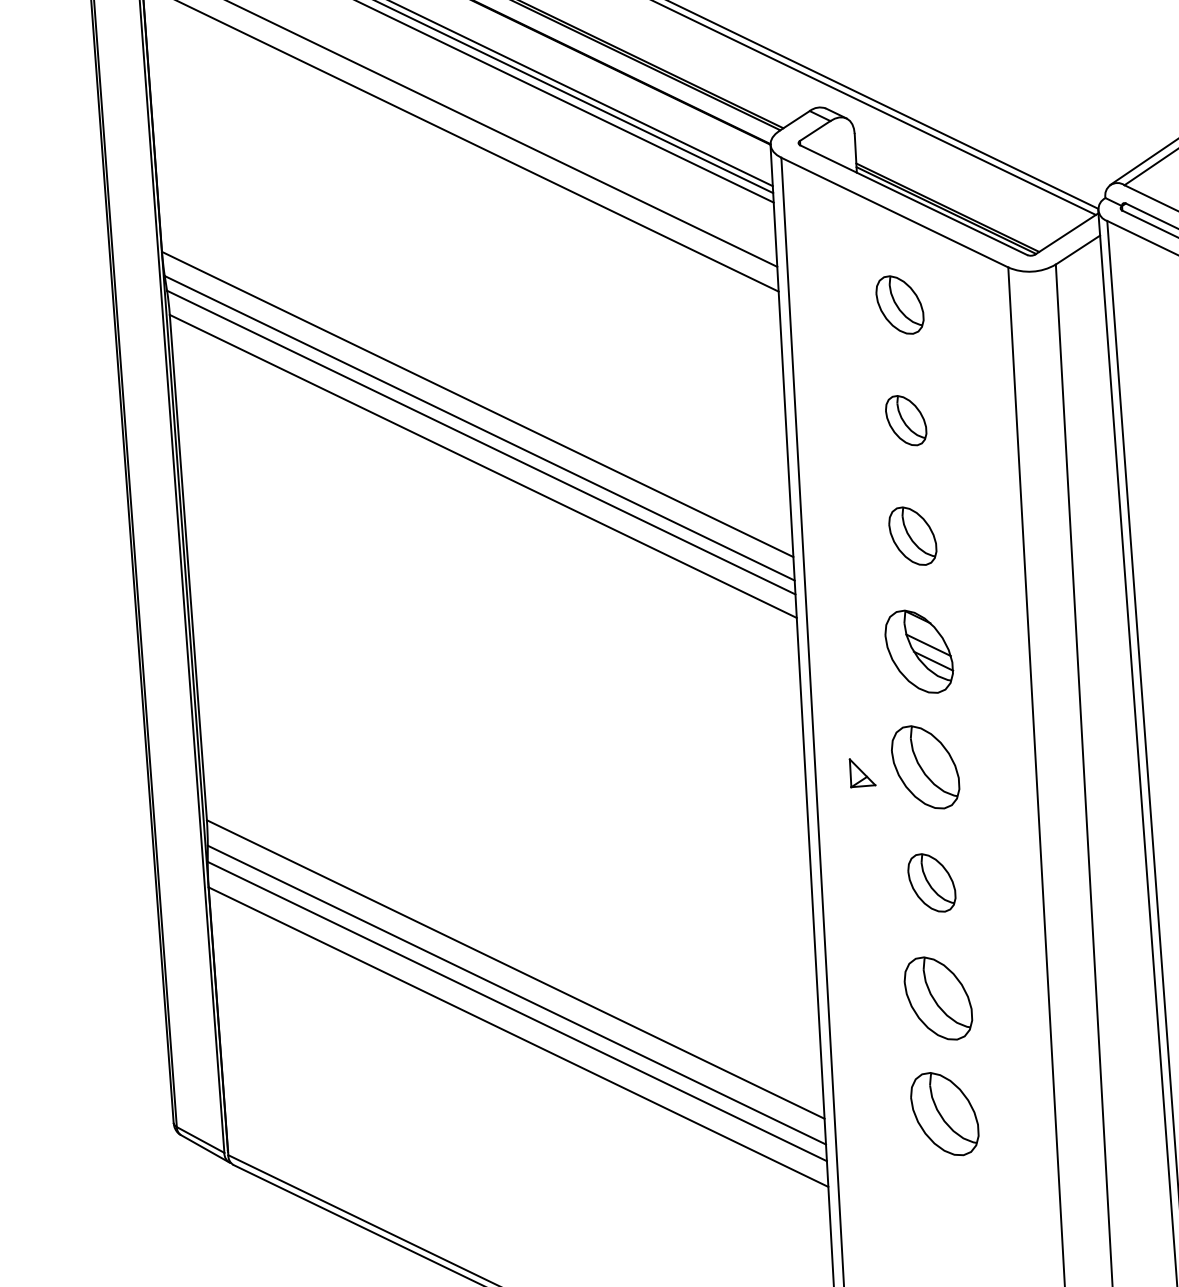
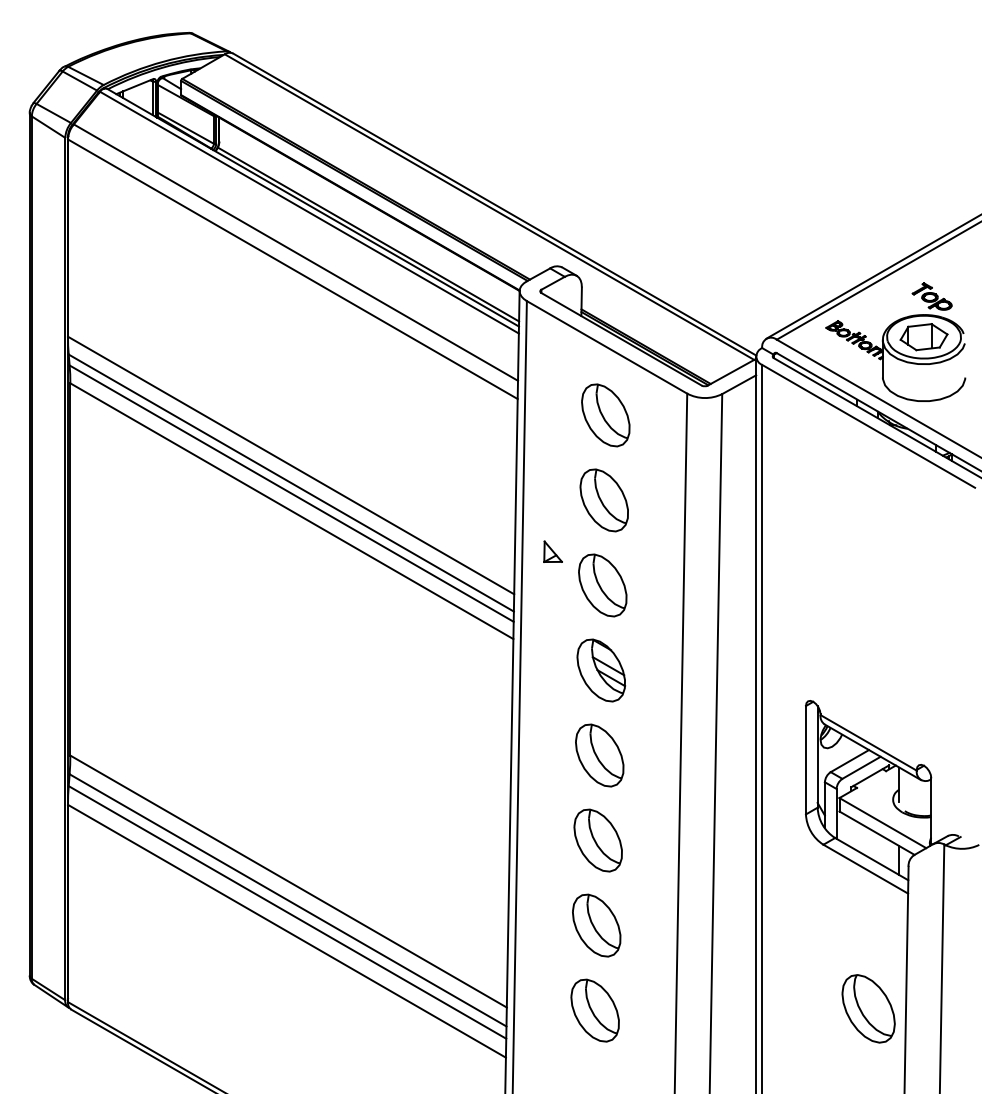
part: (899, 305) -> (605, 415), size x1.43
part: (905, 420) -> (603, 500), size x1.67
part: (912, 536) -> (602, 585), size x1.43
part: (861, 772) -> (552, 551), moved
part: (931, 882) -> (597, 840), size x1.43

